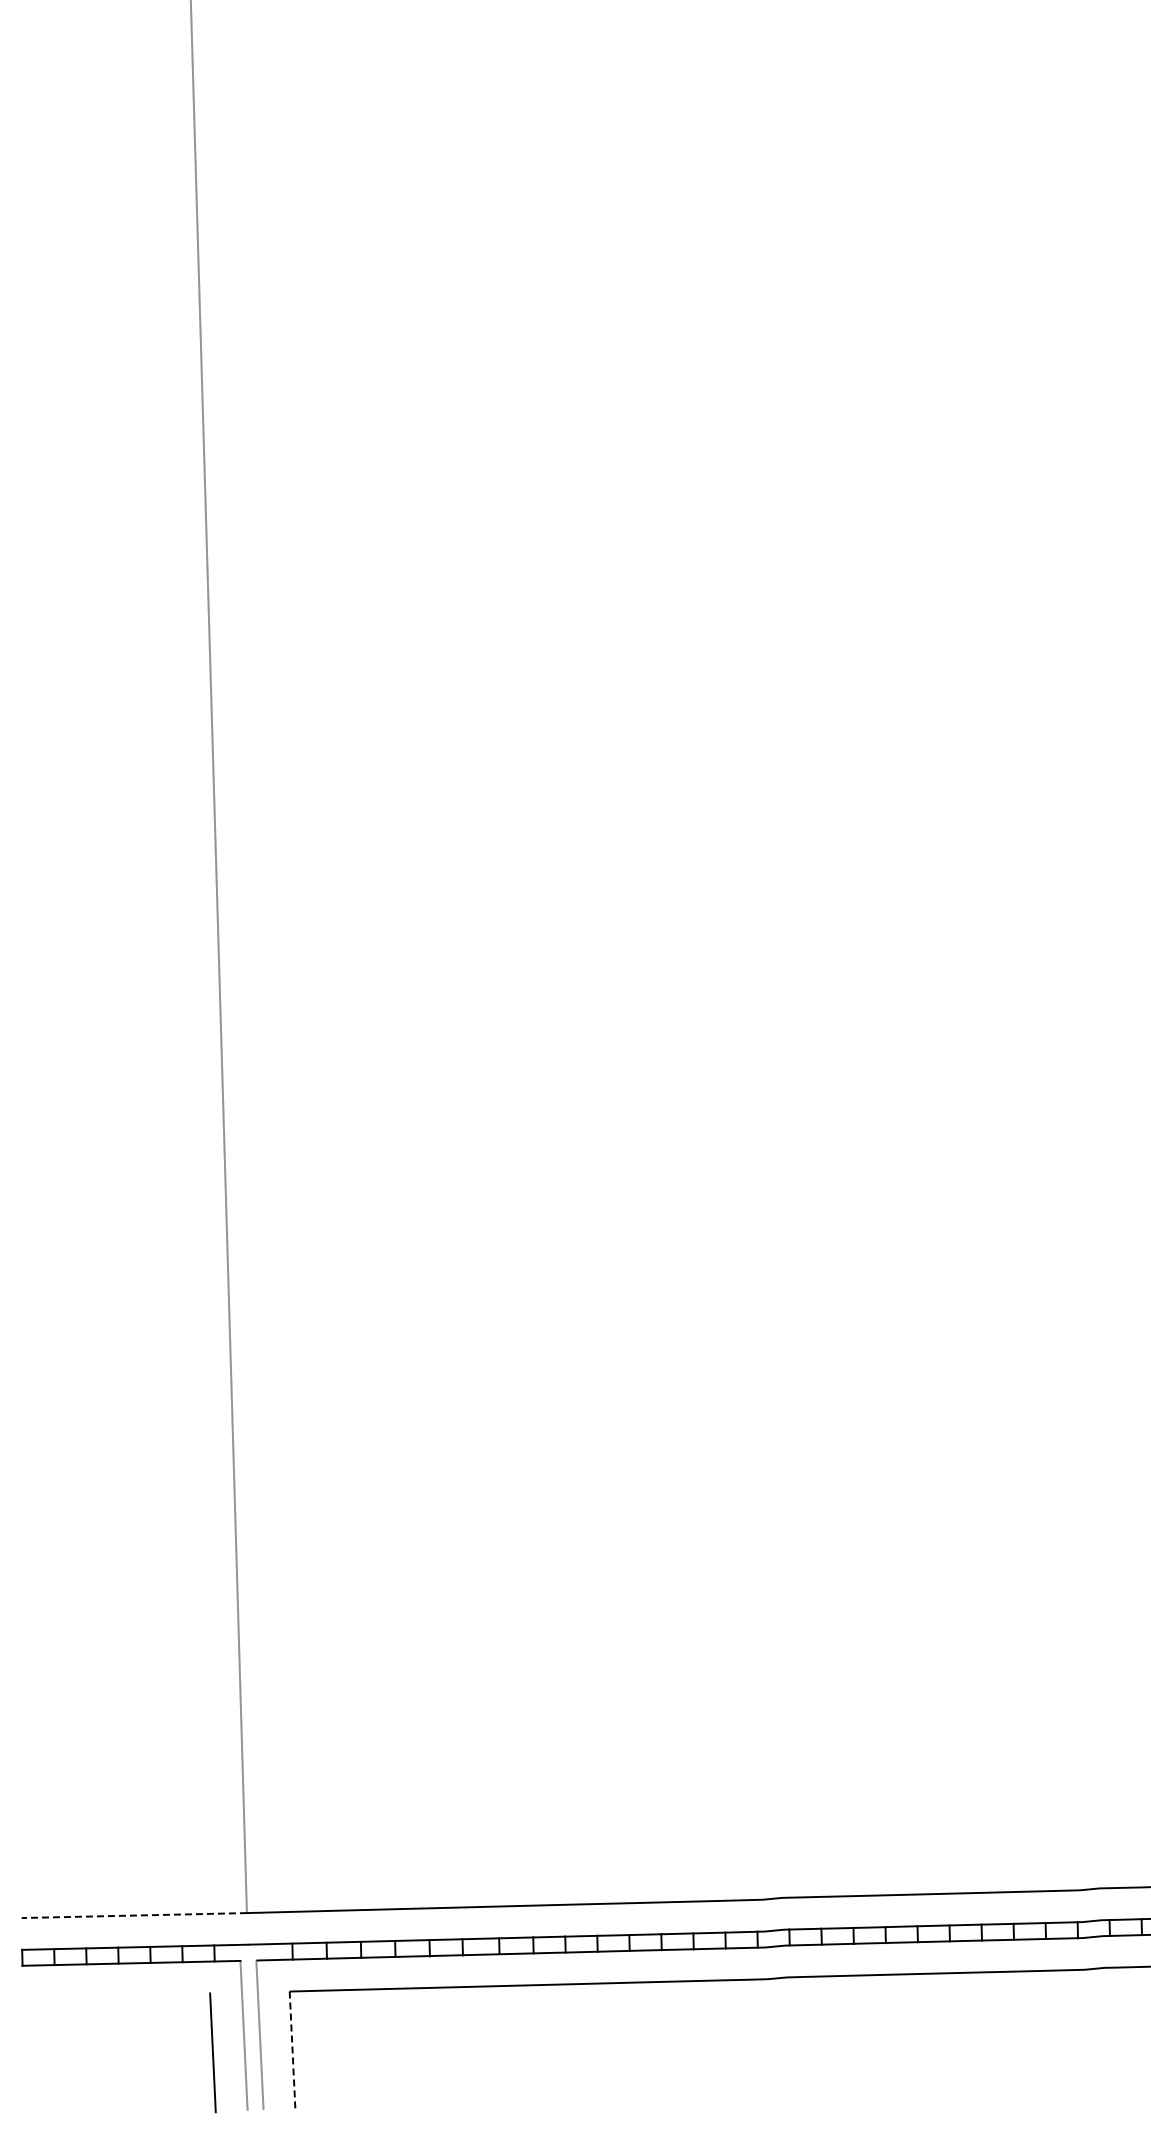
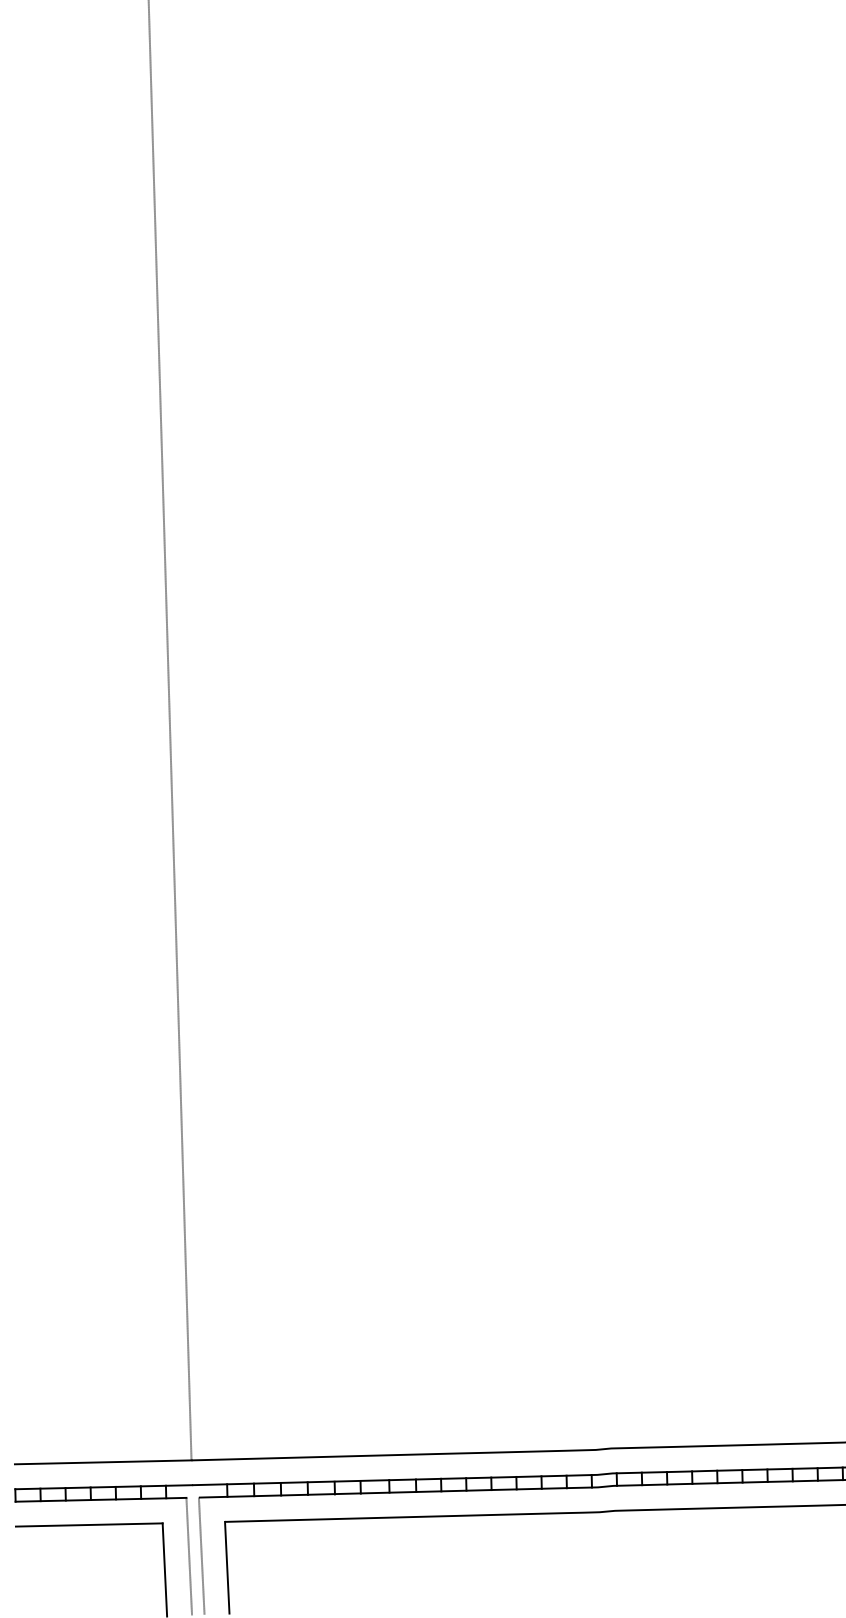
line: (134, 1915) -> (103, 1462), dashed -> solid
line: (116, 1995) -> (89, 1525), added
line: (292, 2050) -> (227, 1568), dashed -> solid

